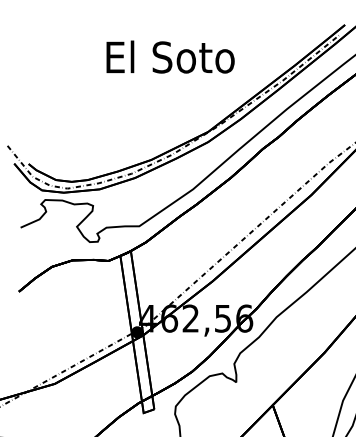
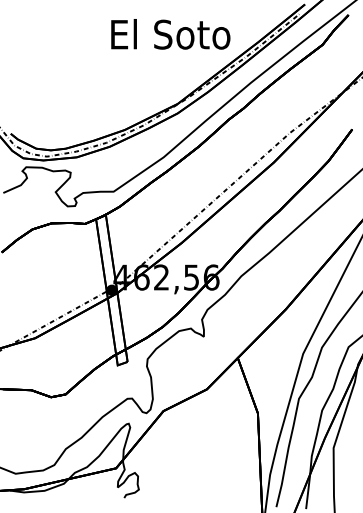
text: (170, 57) -> (170, 34), moved

